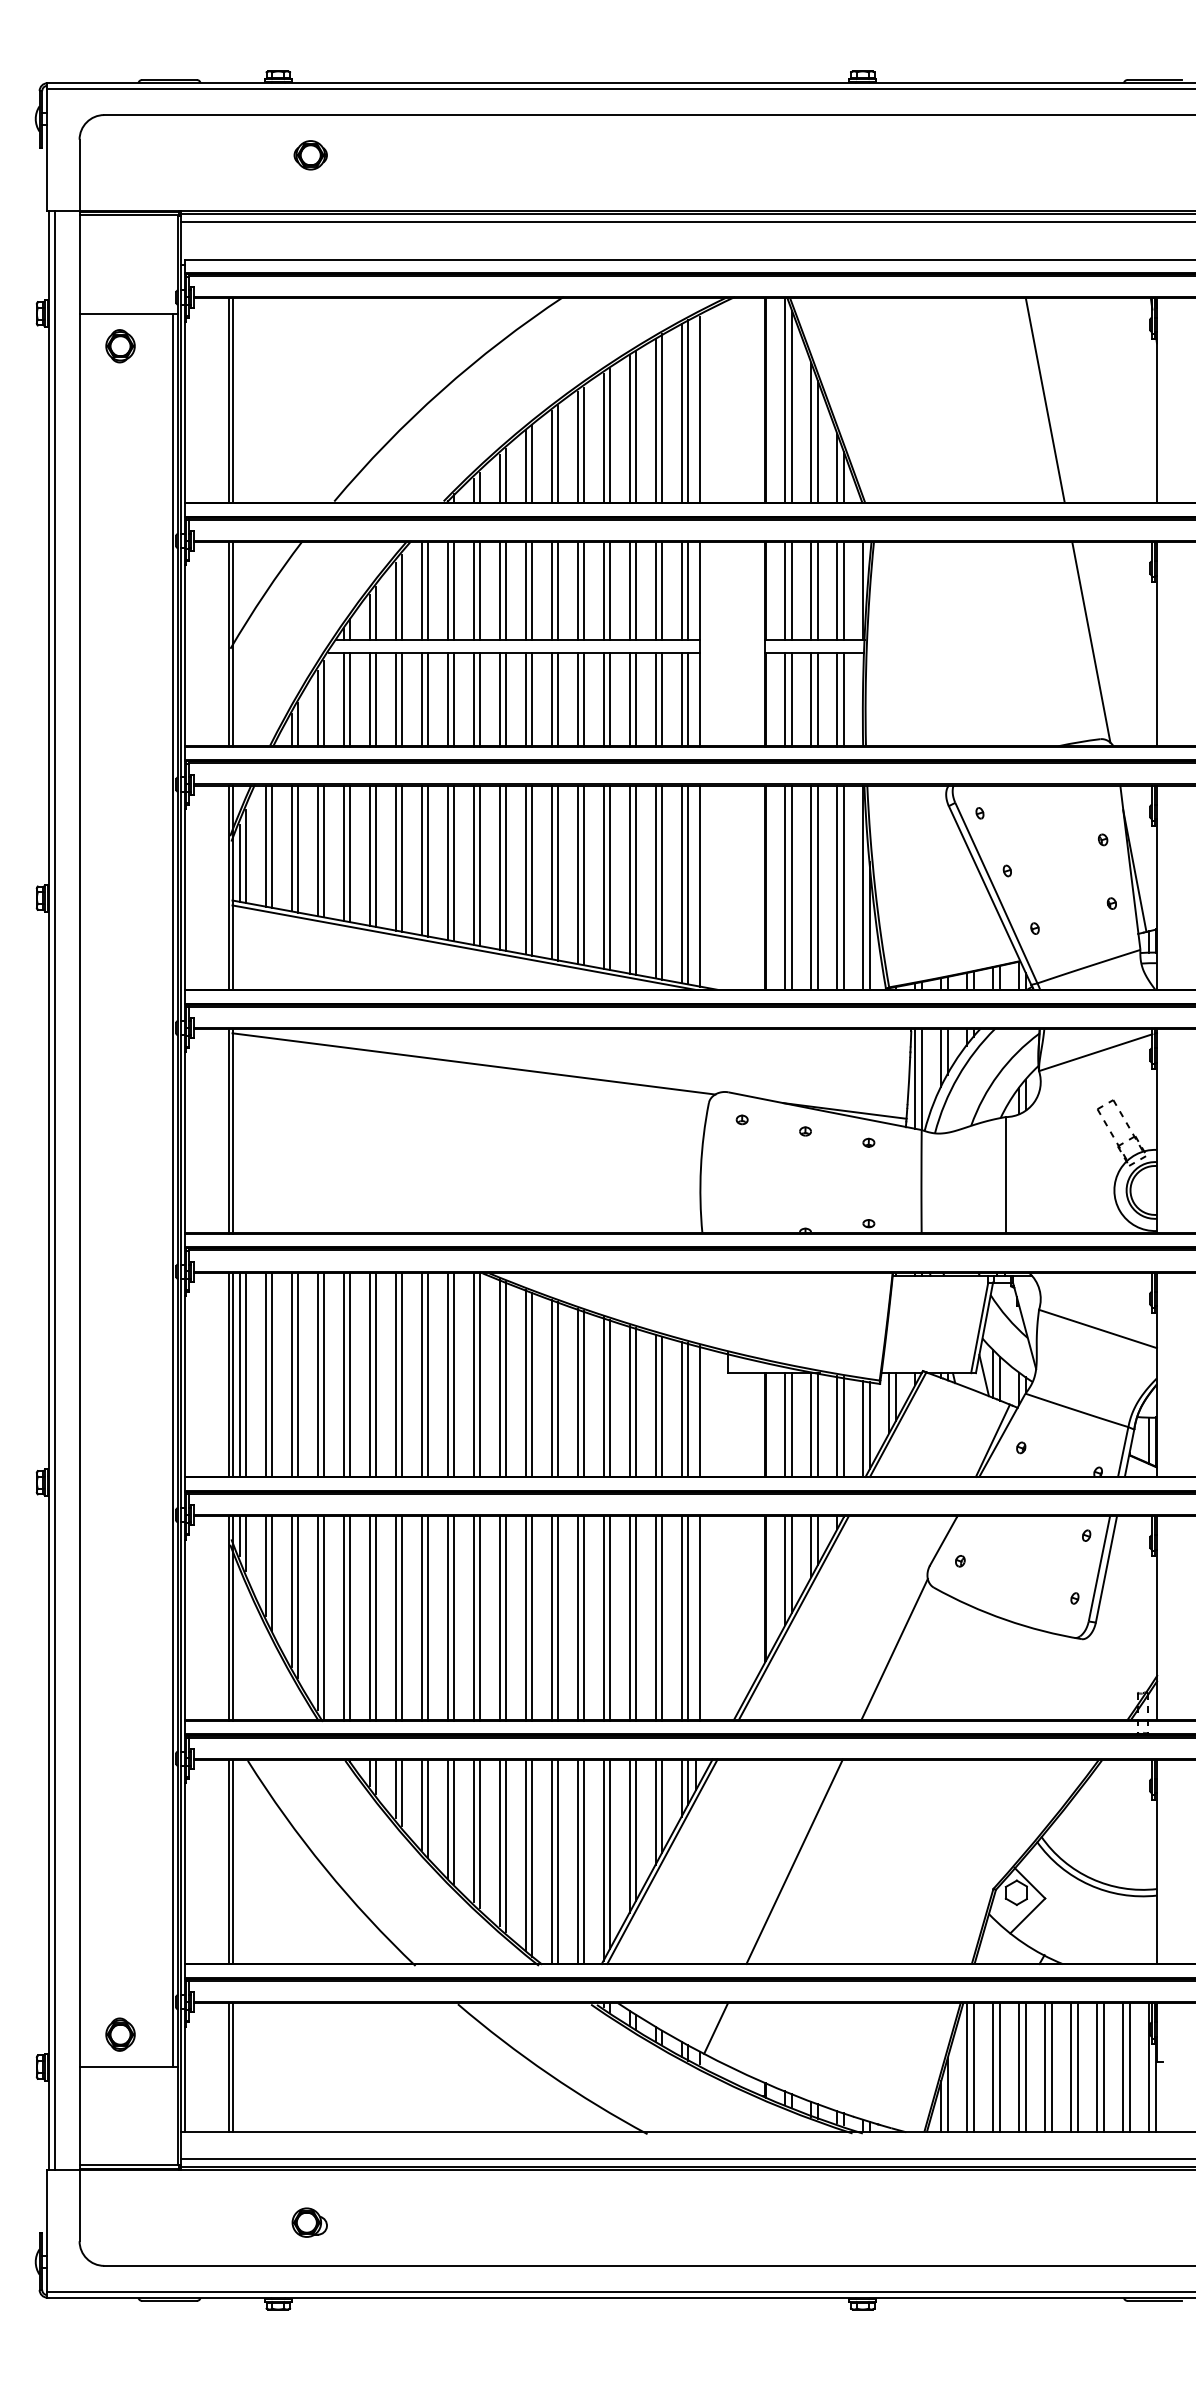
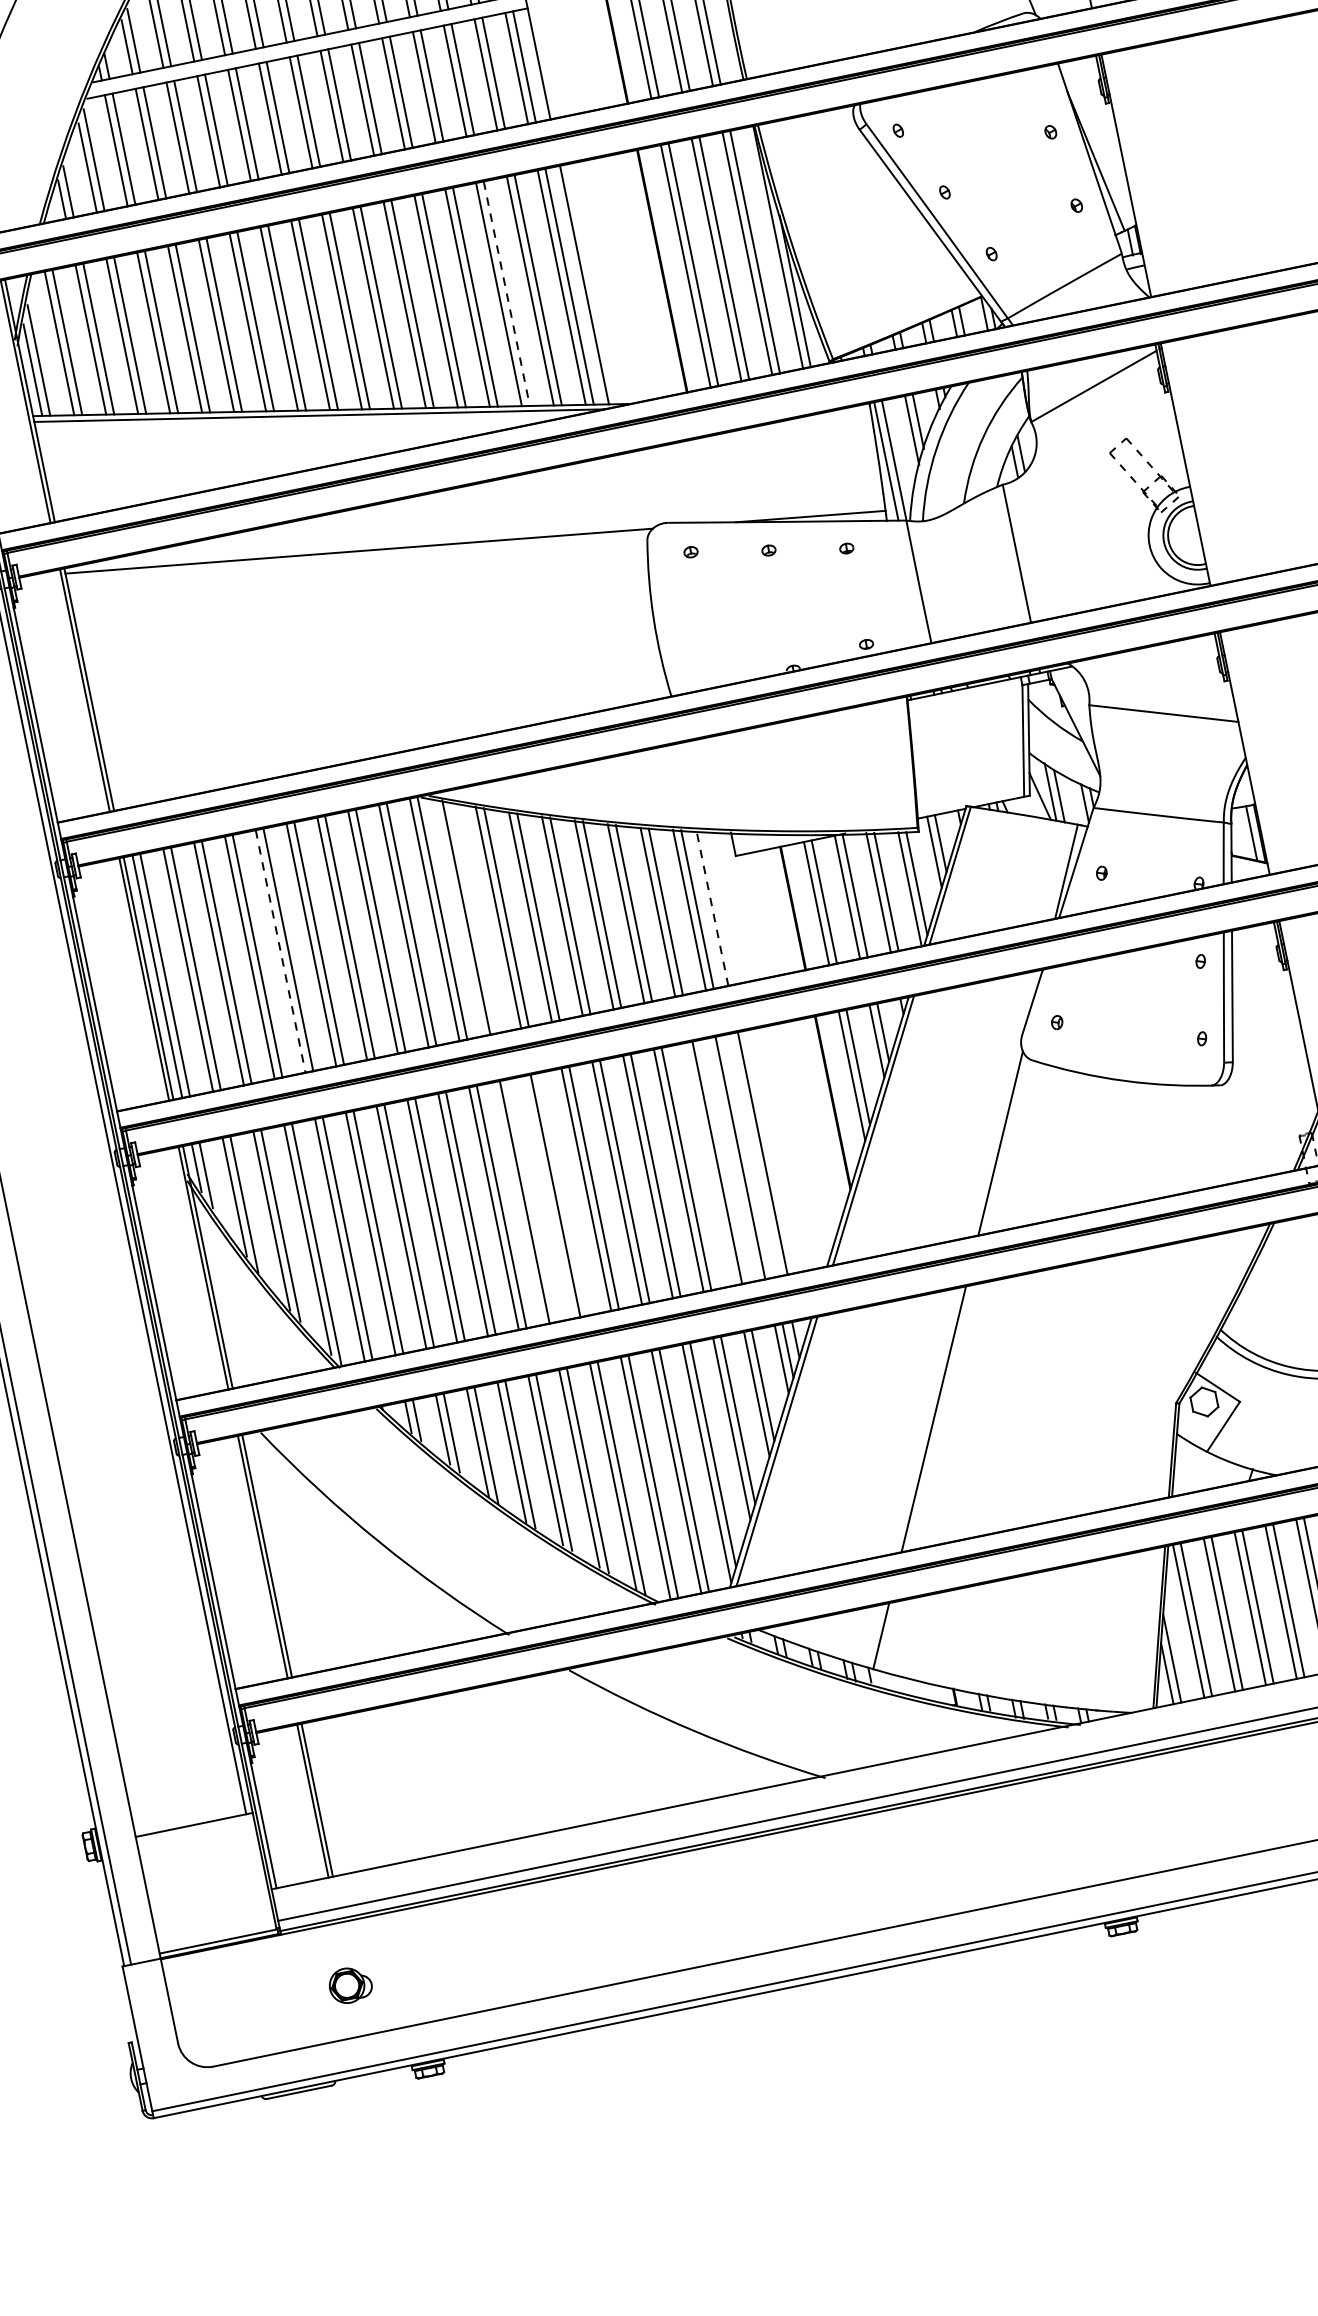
line: (636, 880) -> (507, 294), solid -> dashed
line: (343, 1375) -> (280, 952), solid -> dashed
line: (506, 1379) -> (474, 917), removed
line: (700, 1411) -> (712, 908), solid -> dashed
line: (506, 1618) -> (532, 1200), removed
line: (532, 1618) -> (563, 1194), removed
line: (655, 1618) -> (709, 1164), removed
line: (688, 1618) -> (748, 1156), removed
part: (120, 2034) -> (176, 1788), removed
part: (309, 2222) -> (350, 1984), moved

